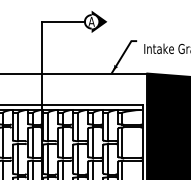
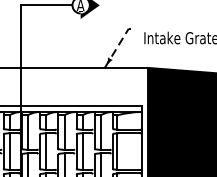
line: (123, 53) -> (119, 43), solid -> dashed

